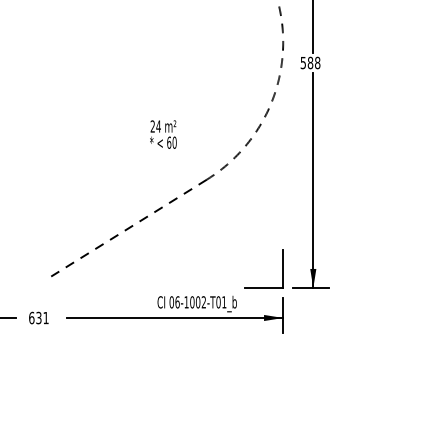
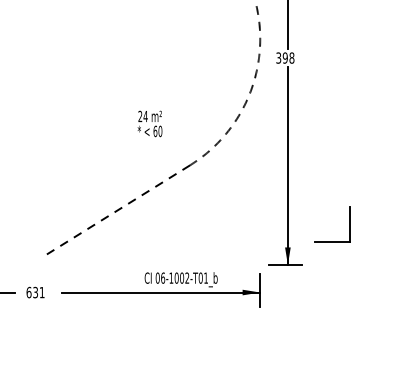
text: (307, 62) -> (282, 57), 588 -> 398
part: (282, 268) -> (349, 224), moved

